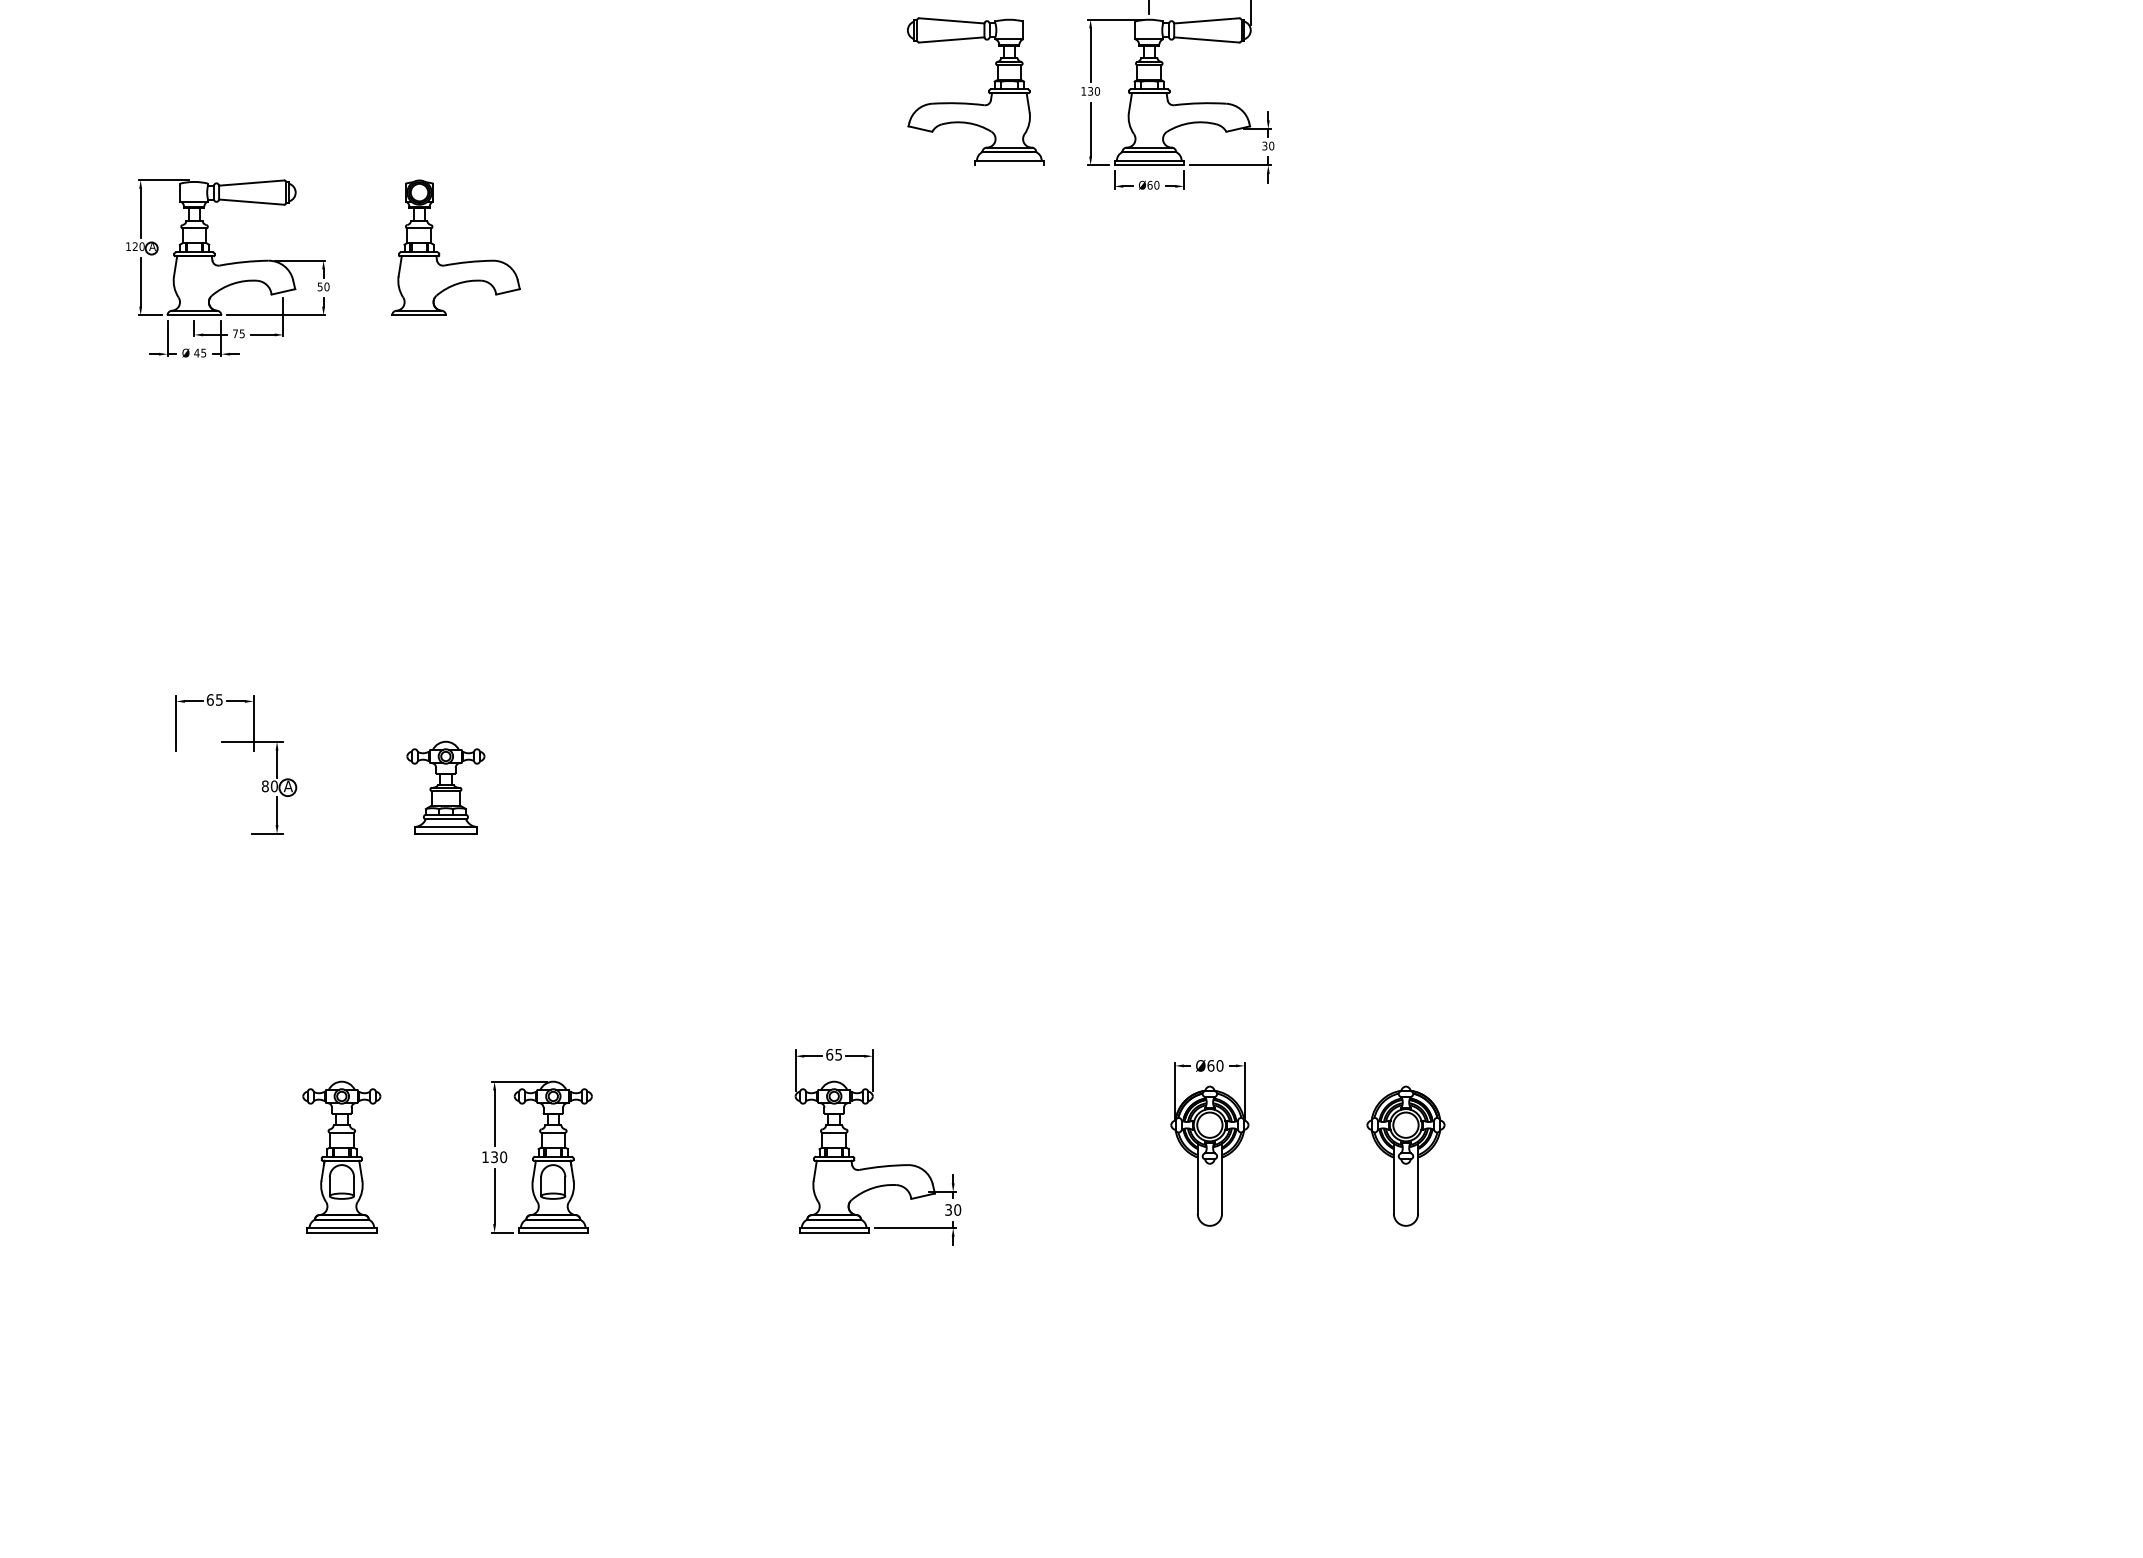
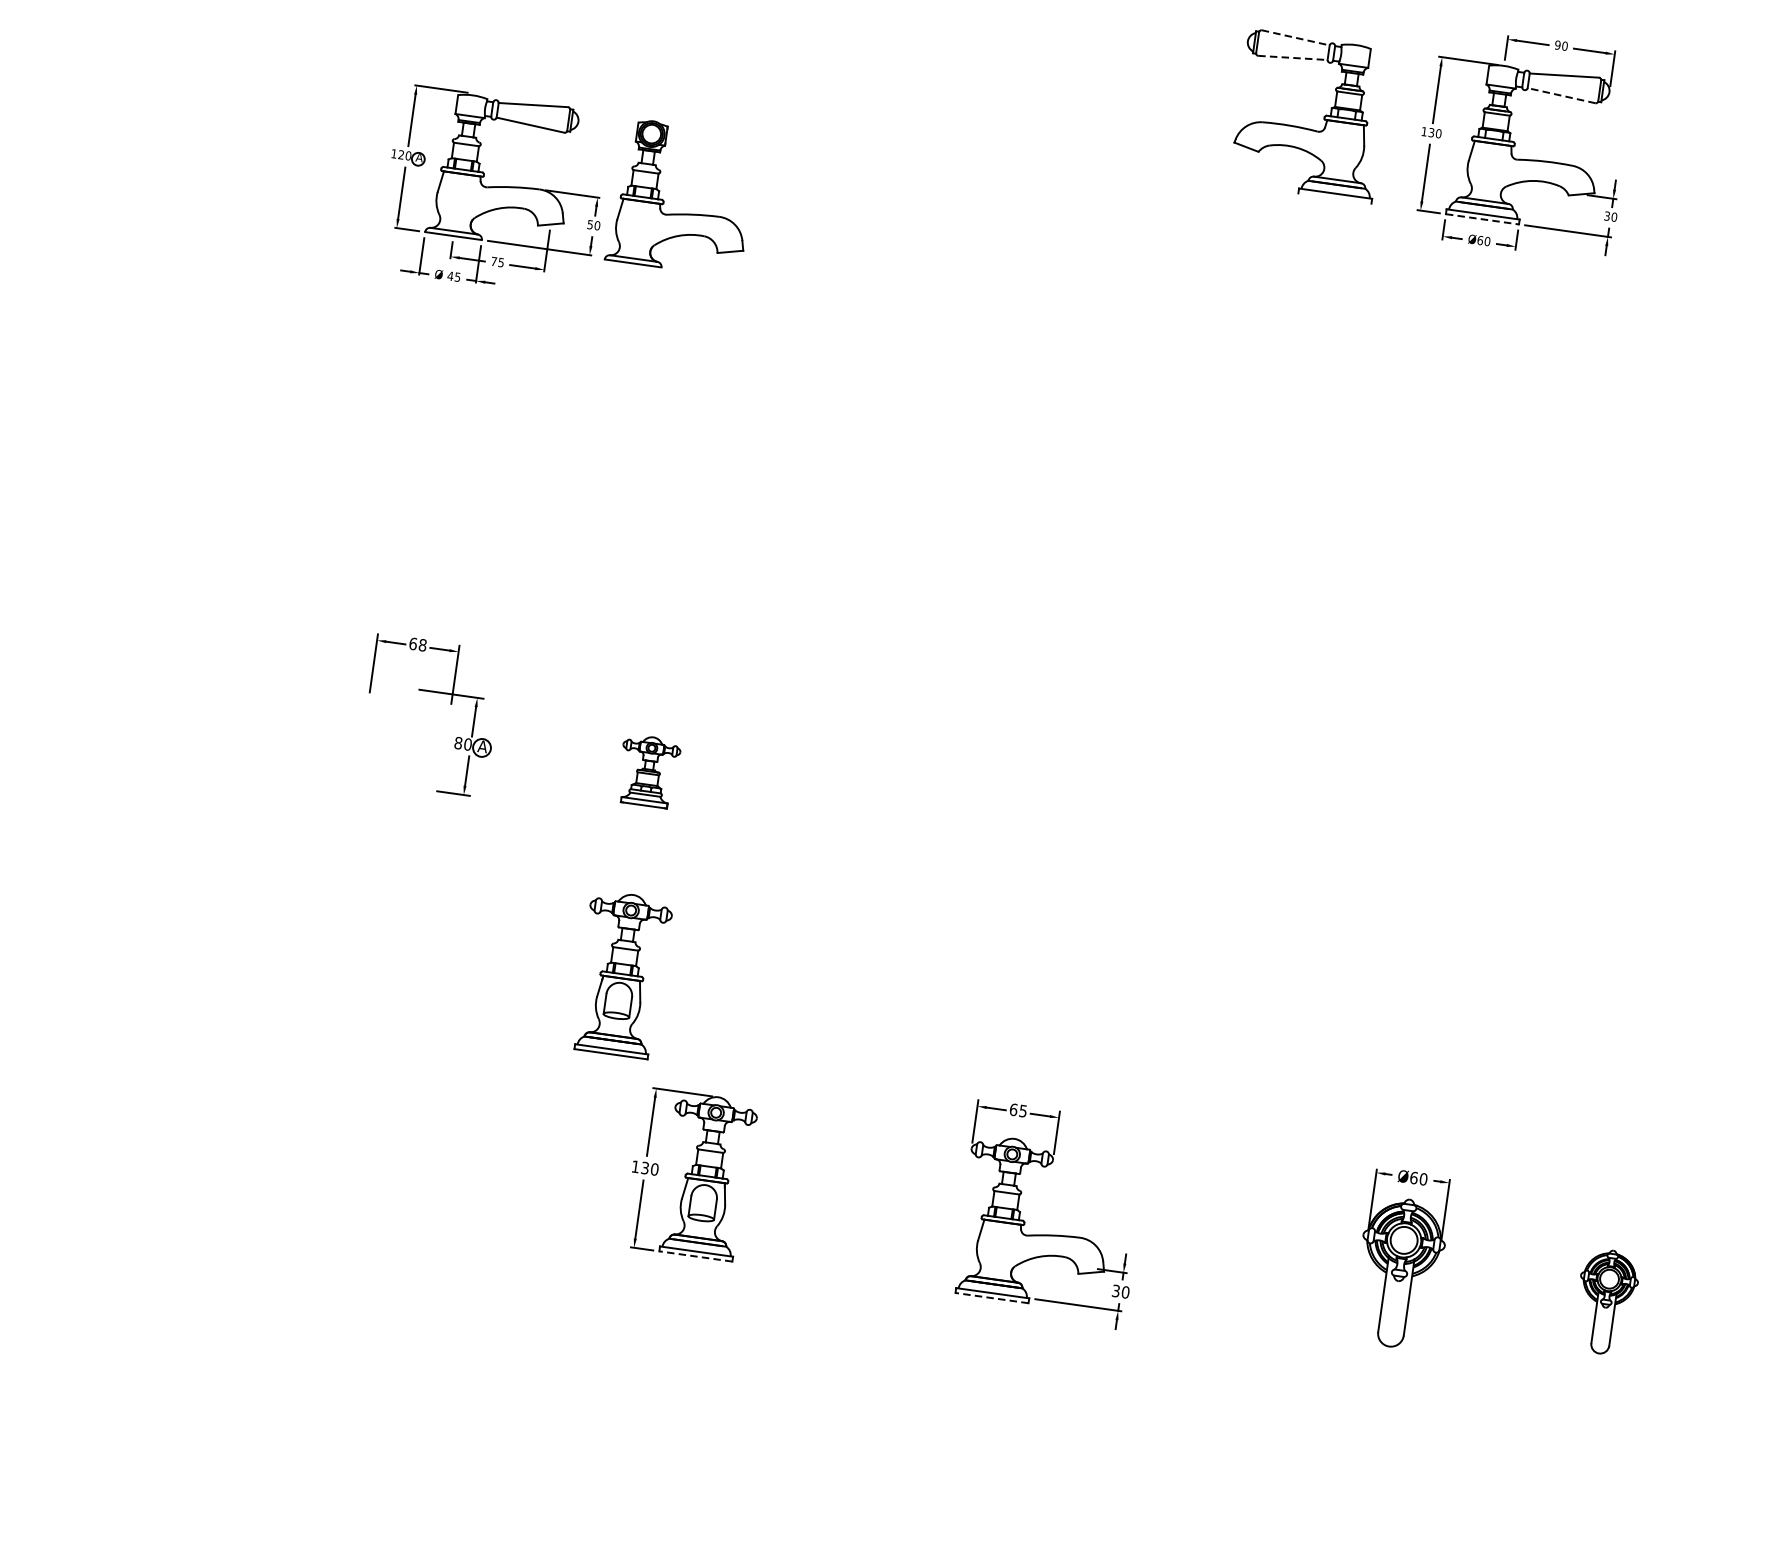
line: (951, 20) -> (1295, 37), solid -> dashed
line: (951, 39) -> (1292, 57), solid -> dashed
line: (1206, 39) -> (1561, 95), solid -> dashed
line: (1149, 165) -> (1482, 219), solid -> dashed
part: (455, 262) -> (679, 213), moved
text: (218, 699) -> (421, 644), 65 -> 68
part: (445, 787) -> (648, 771), size x0.7
part: (1405, 1155) -> (1605, 1301), size x0.7
part: (341, 1156) -> (621, 973), moved
line: (553, 1232) -> (696, 1256), solid -> dashed
line: (834, 1232) -> (992, 1297), solid -> dashed

